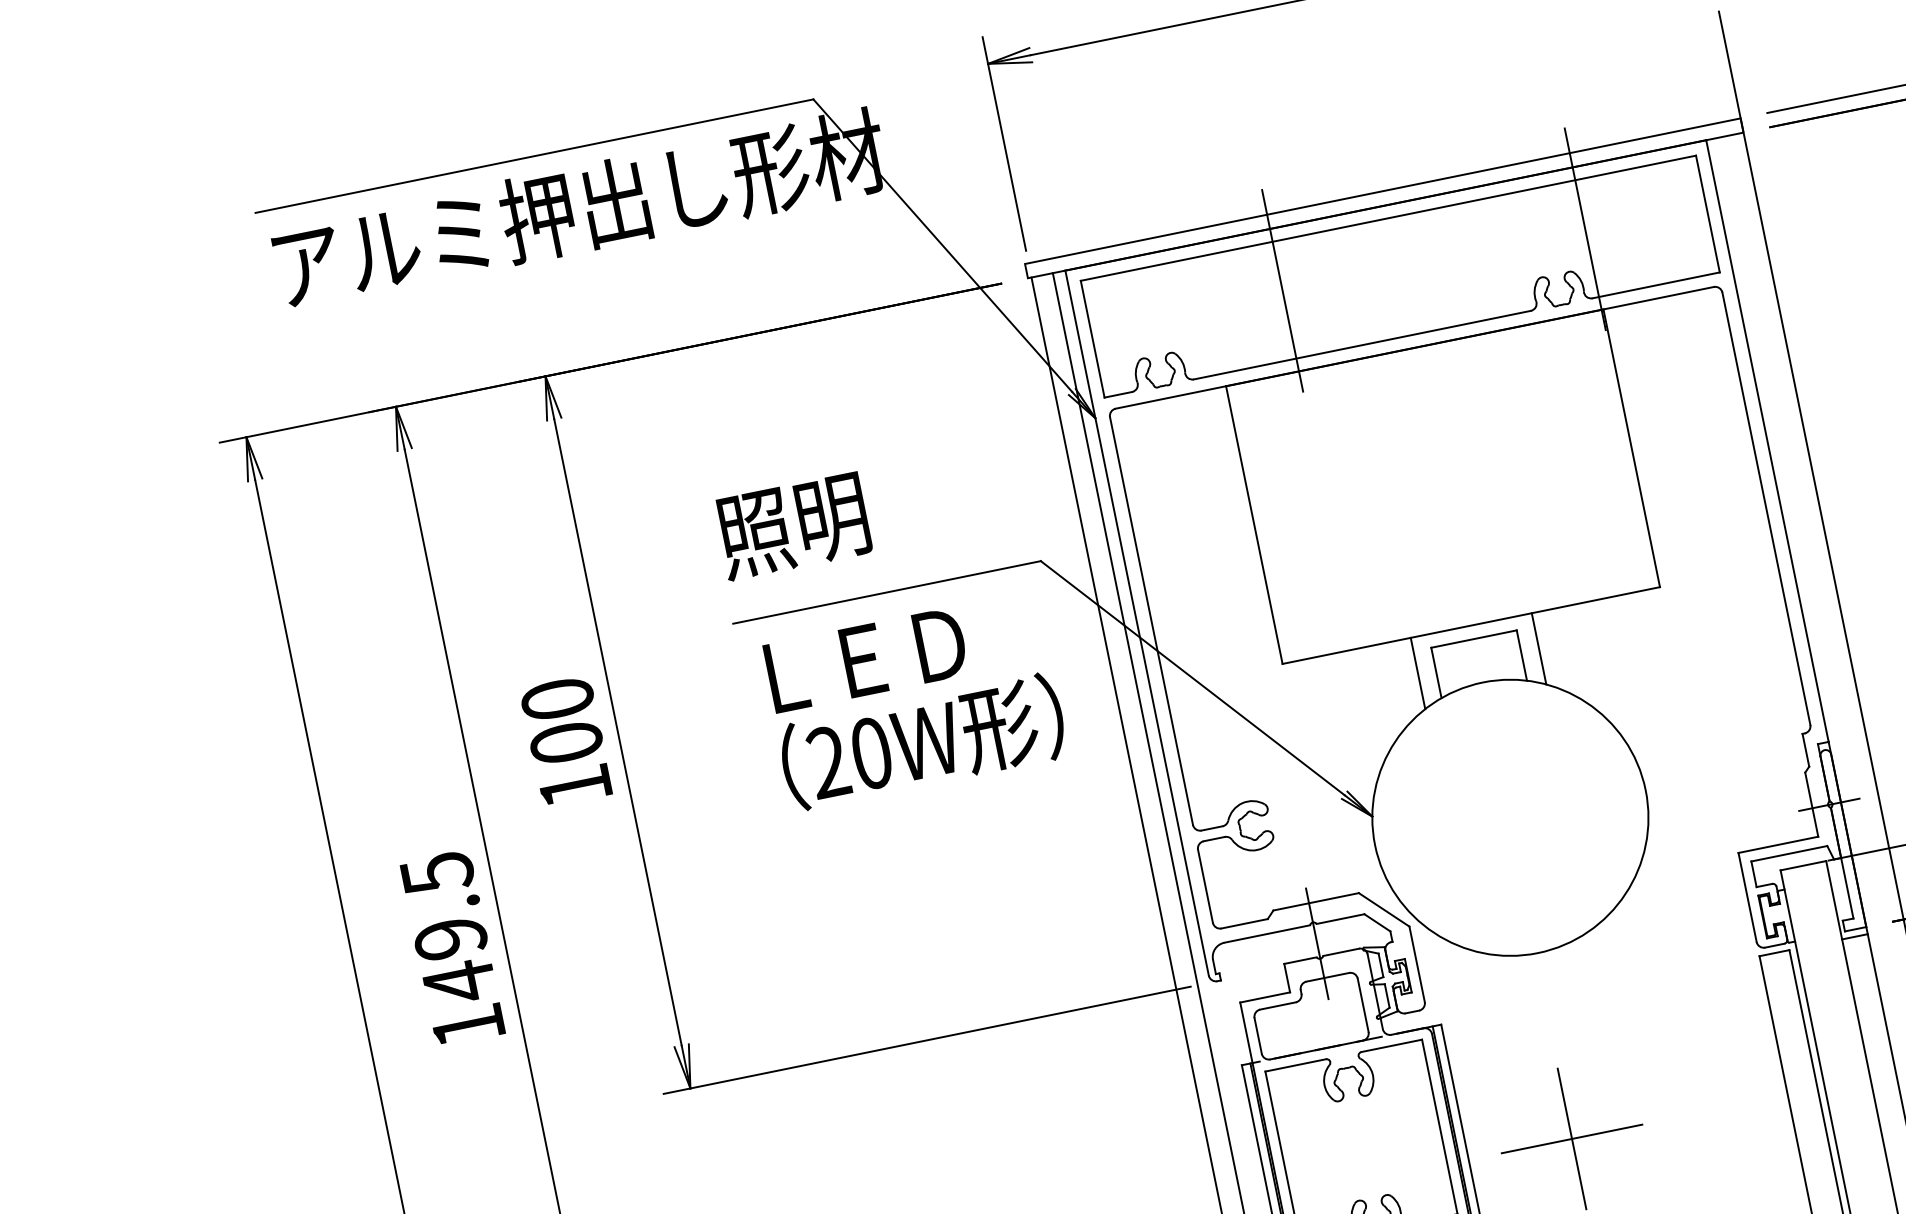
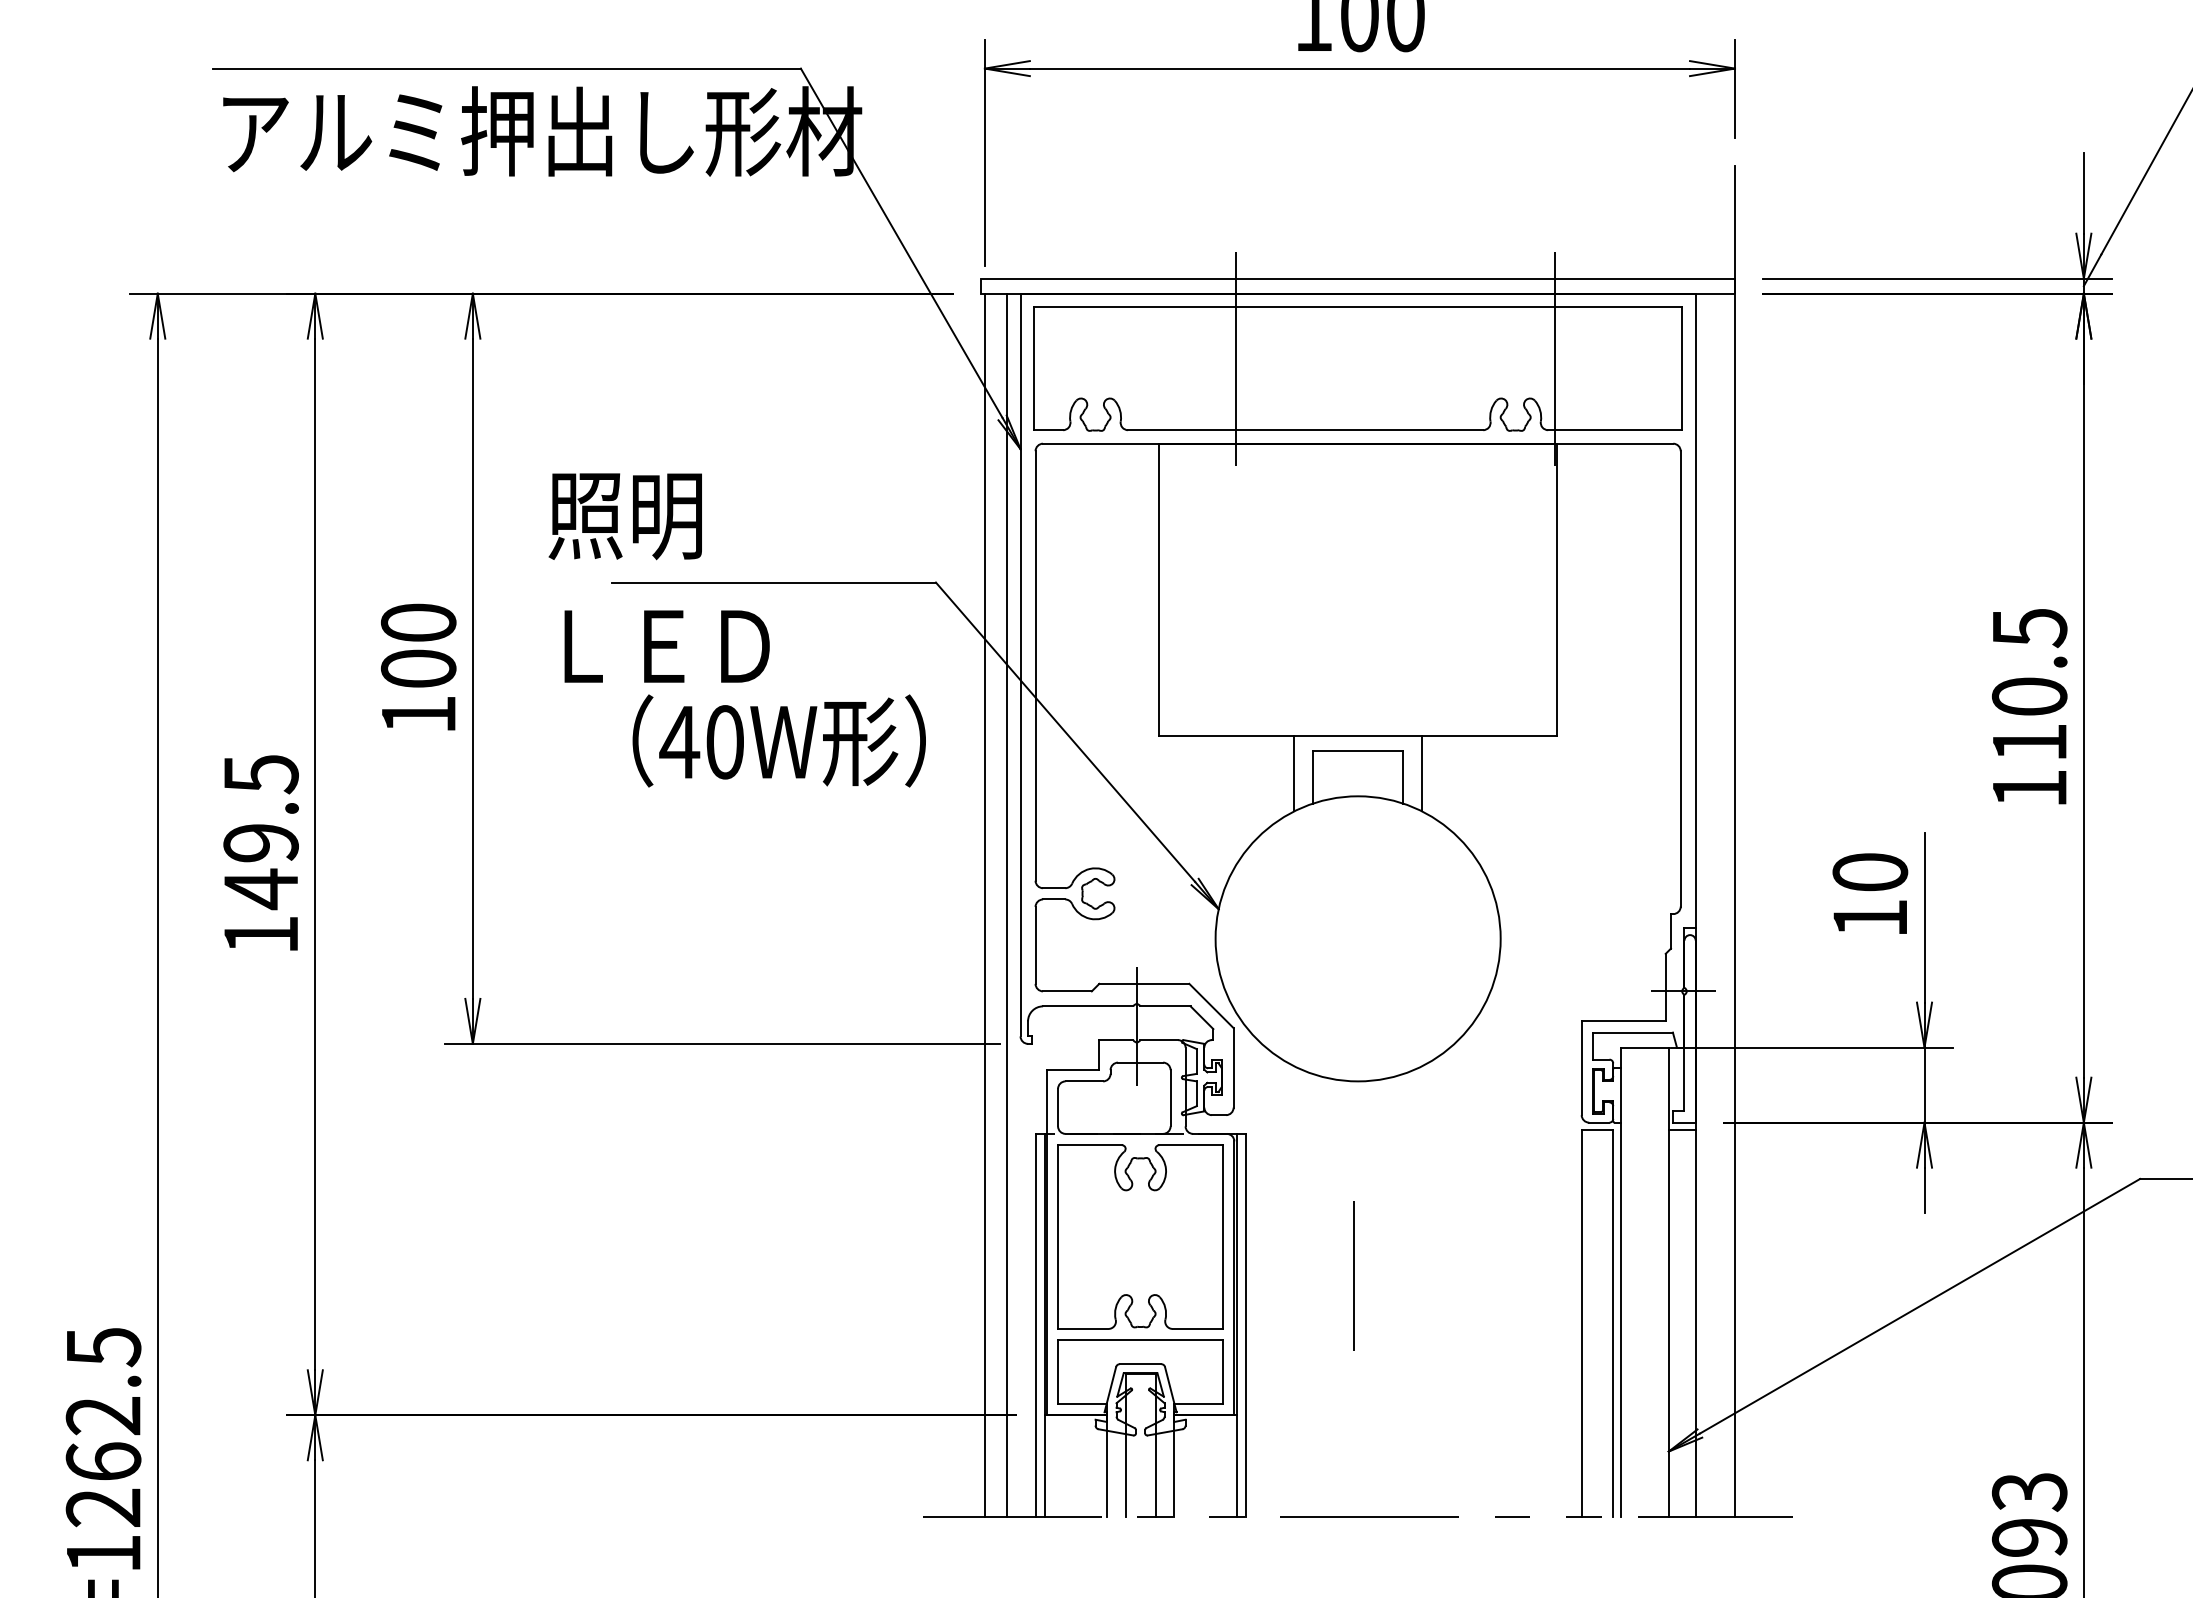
text: (792, 526) -> (624, 516), moved
text: (865, 659) -> (666, 646), moved
text: (828, 761) -> (679, 741), 20W -> 40W
line: (1572, 1138) -> (1354, 1276), removed

